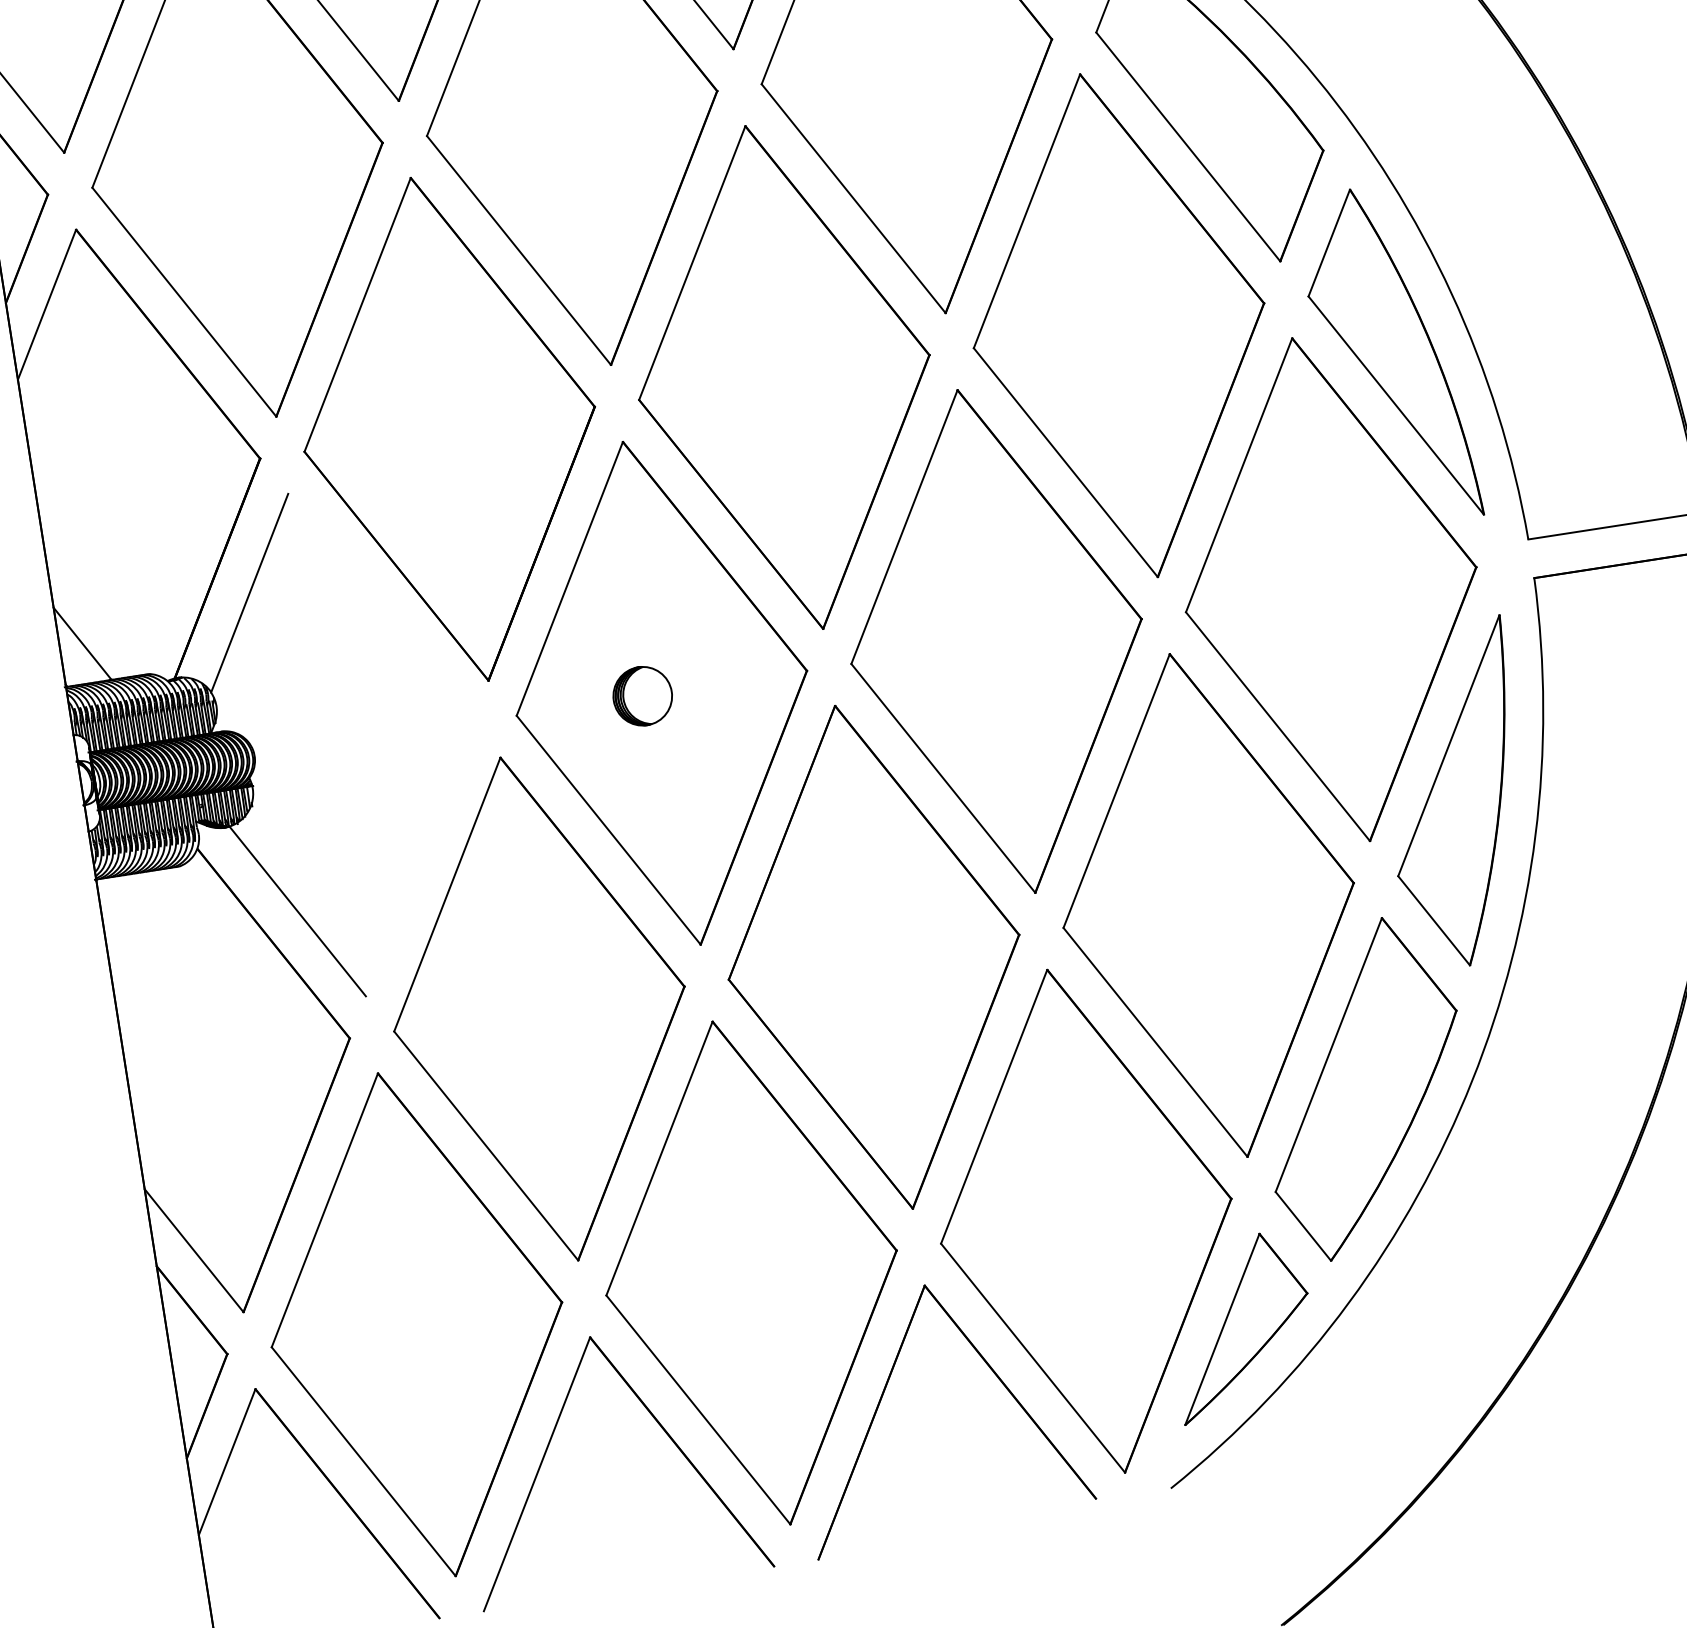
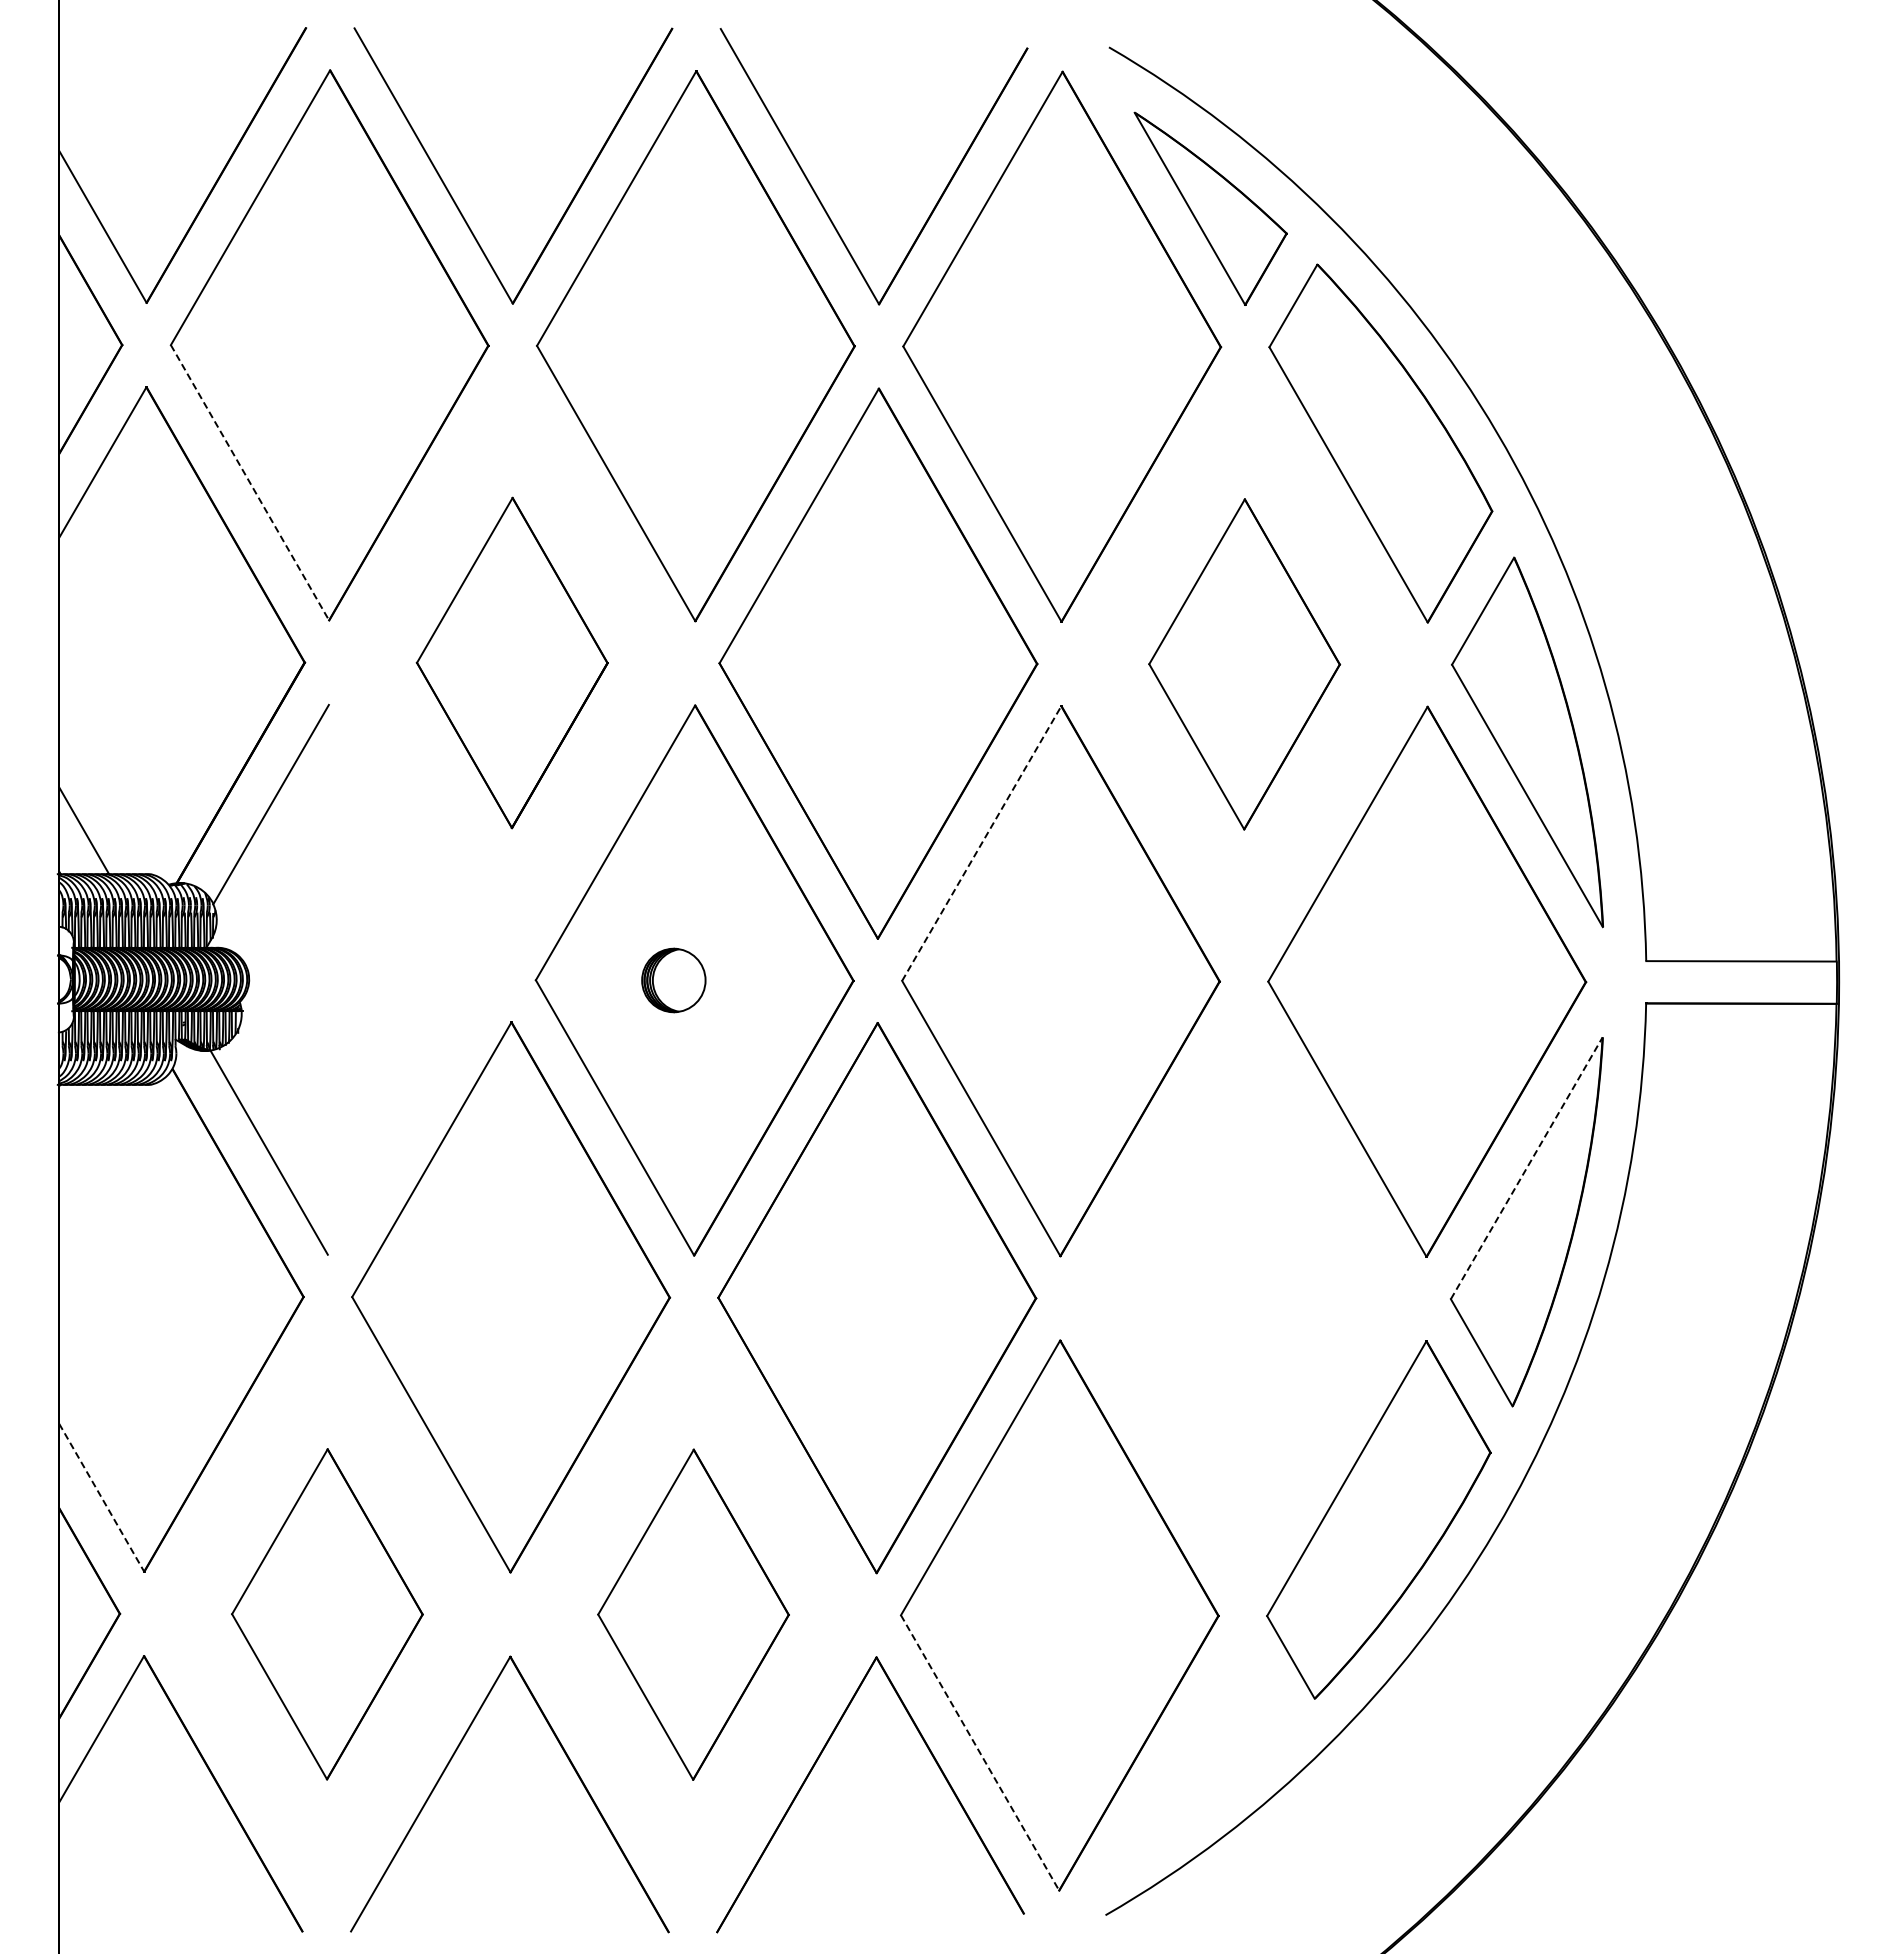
line: (183, 302) -> (249, 482), solid -> dashed
part: (1118, 325) -> (1244, 664), size x0.6
part: (449, 428) -> (512, 662), size x0.6
line: (904, 527) -> (981, 843), solid -> dashed
line: (1449, 744) -> (1527, 1167), solid -> dashed
part: (1208, 905) -> (1243, 1298), removed
line: (193, 1251) -> (101, 1498), solid -> dashed
part: (751, 1272) -> (693, 1614), size x0.6
part: (417, 1325) -> (327, 1614), size x0.6
part: (1240, 1326) -> (1207, 1753), removed
line: (1033, 1357) -> (980, 1752), solid -> dashed

